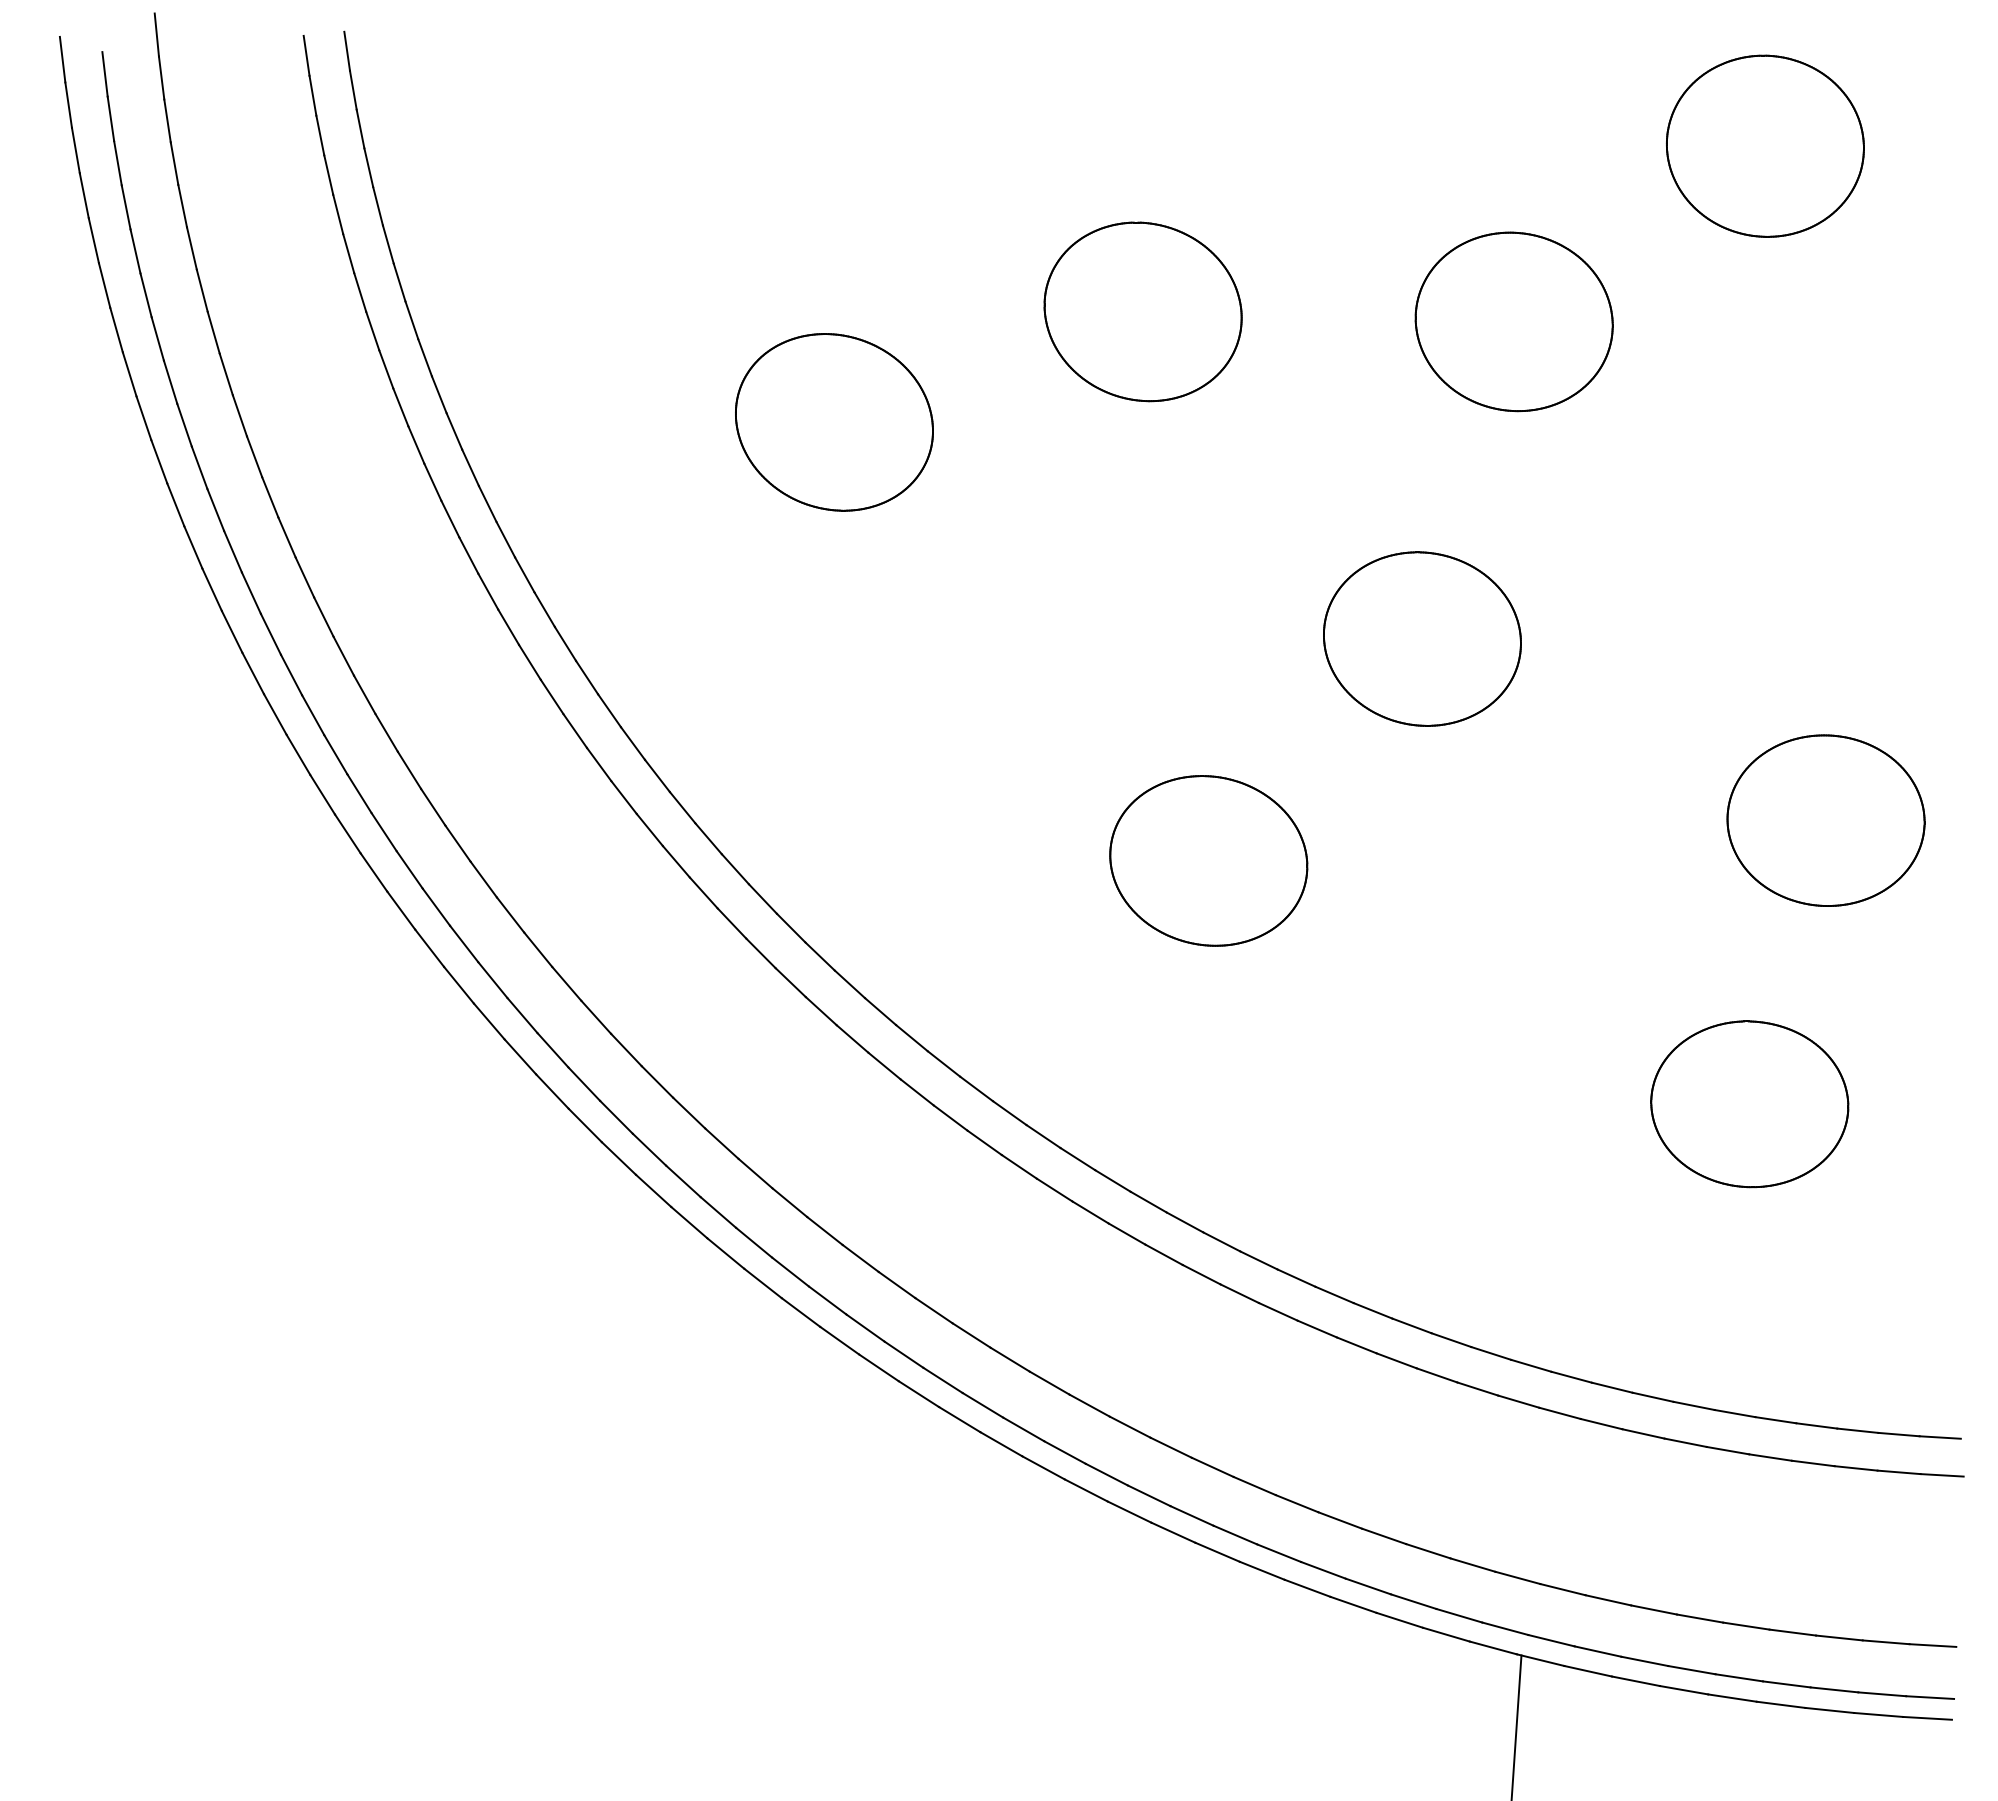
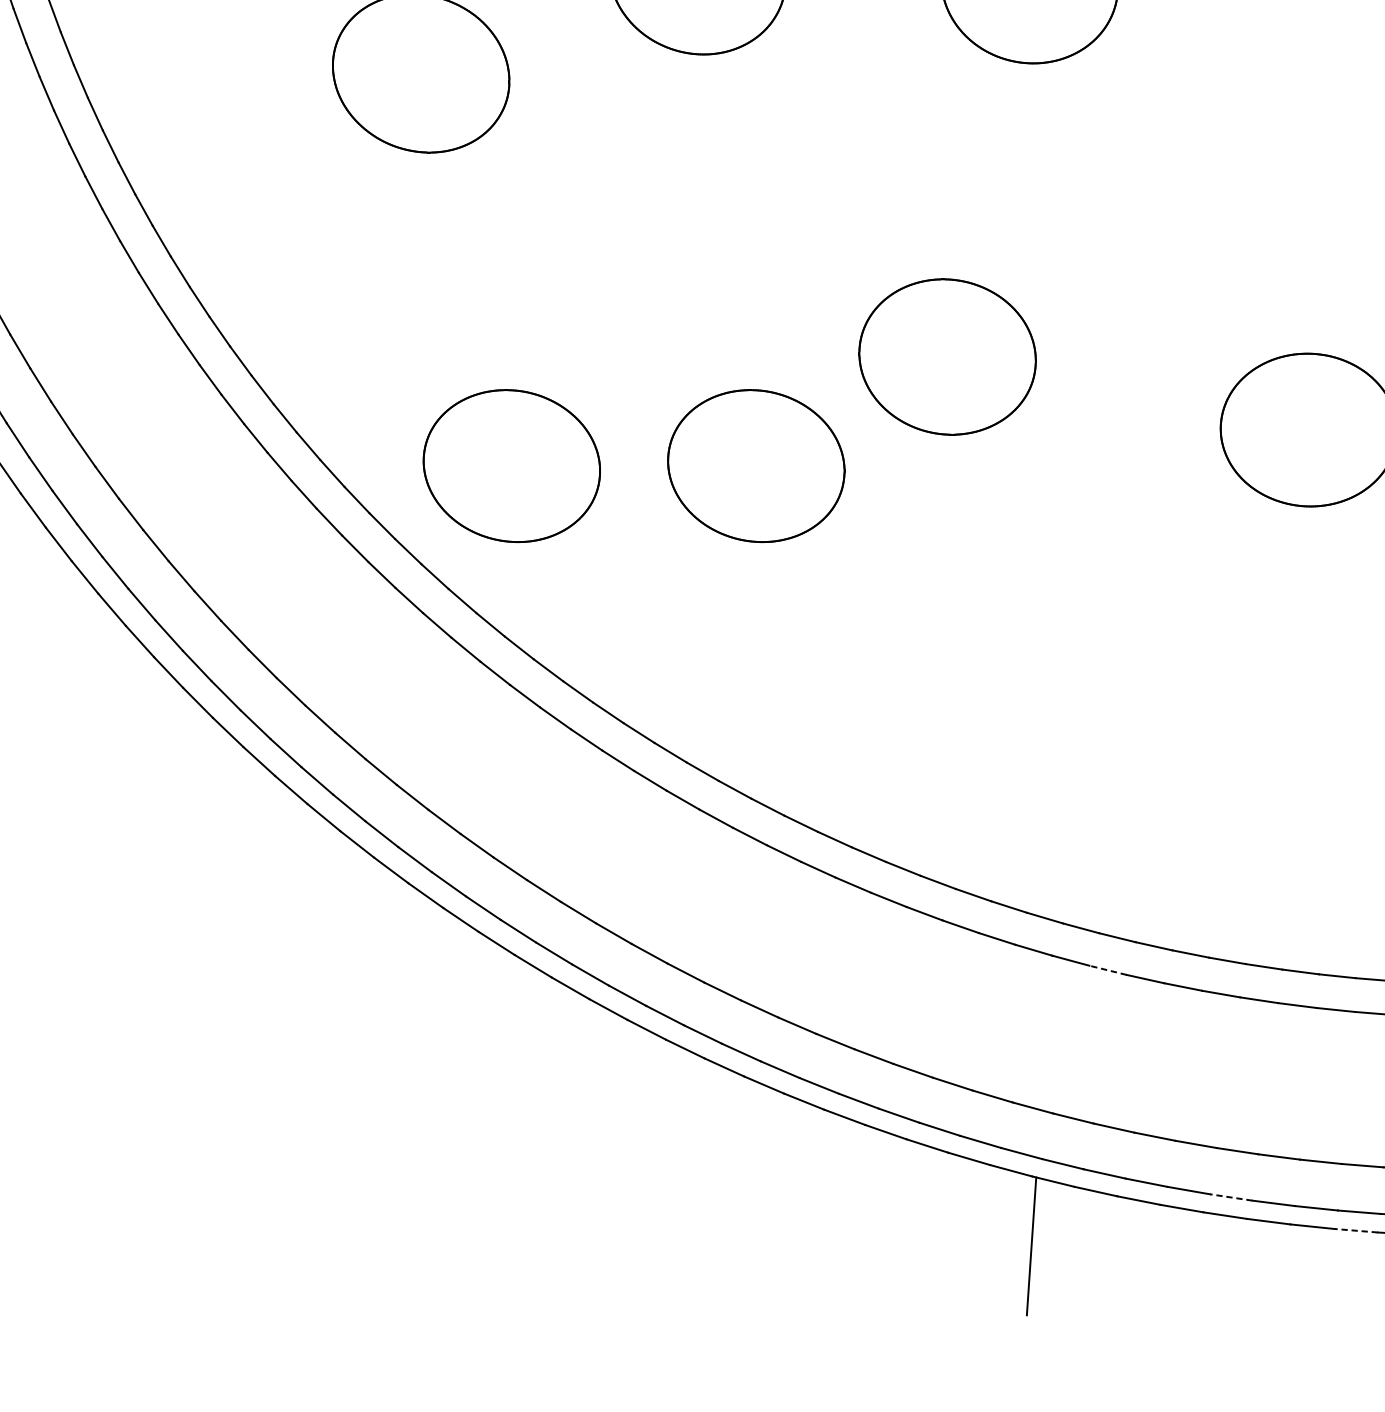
part: (1422, 638) -> (947, 356), moved
part: (935, 860) -> (511, 465), added
part: (1749, 1104) -> (1240, 684), removed
line: (1601, 1424) -> (1107, 970), solid -> dashed
line: (1738, 1677) -> (1230, 1197), solid -> dashed
line: (1878, 1714) -> (1355, 1230), solid -> dashed

